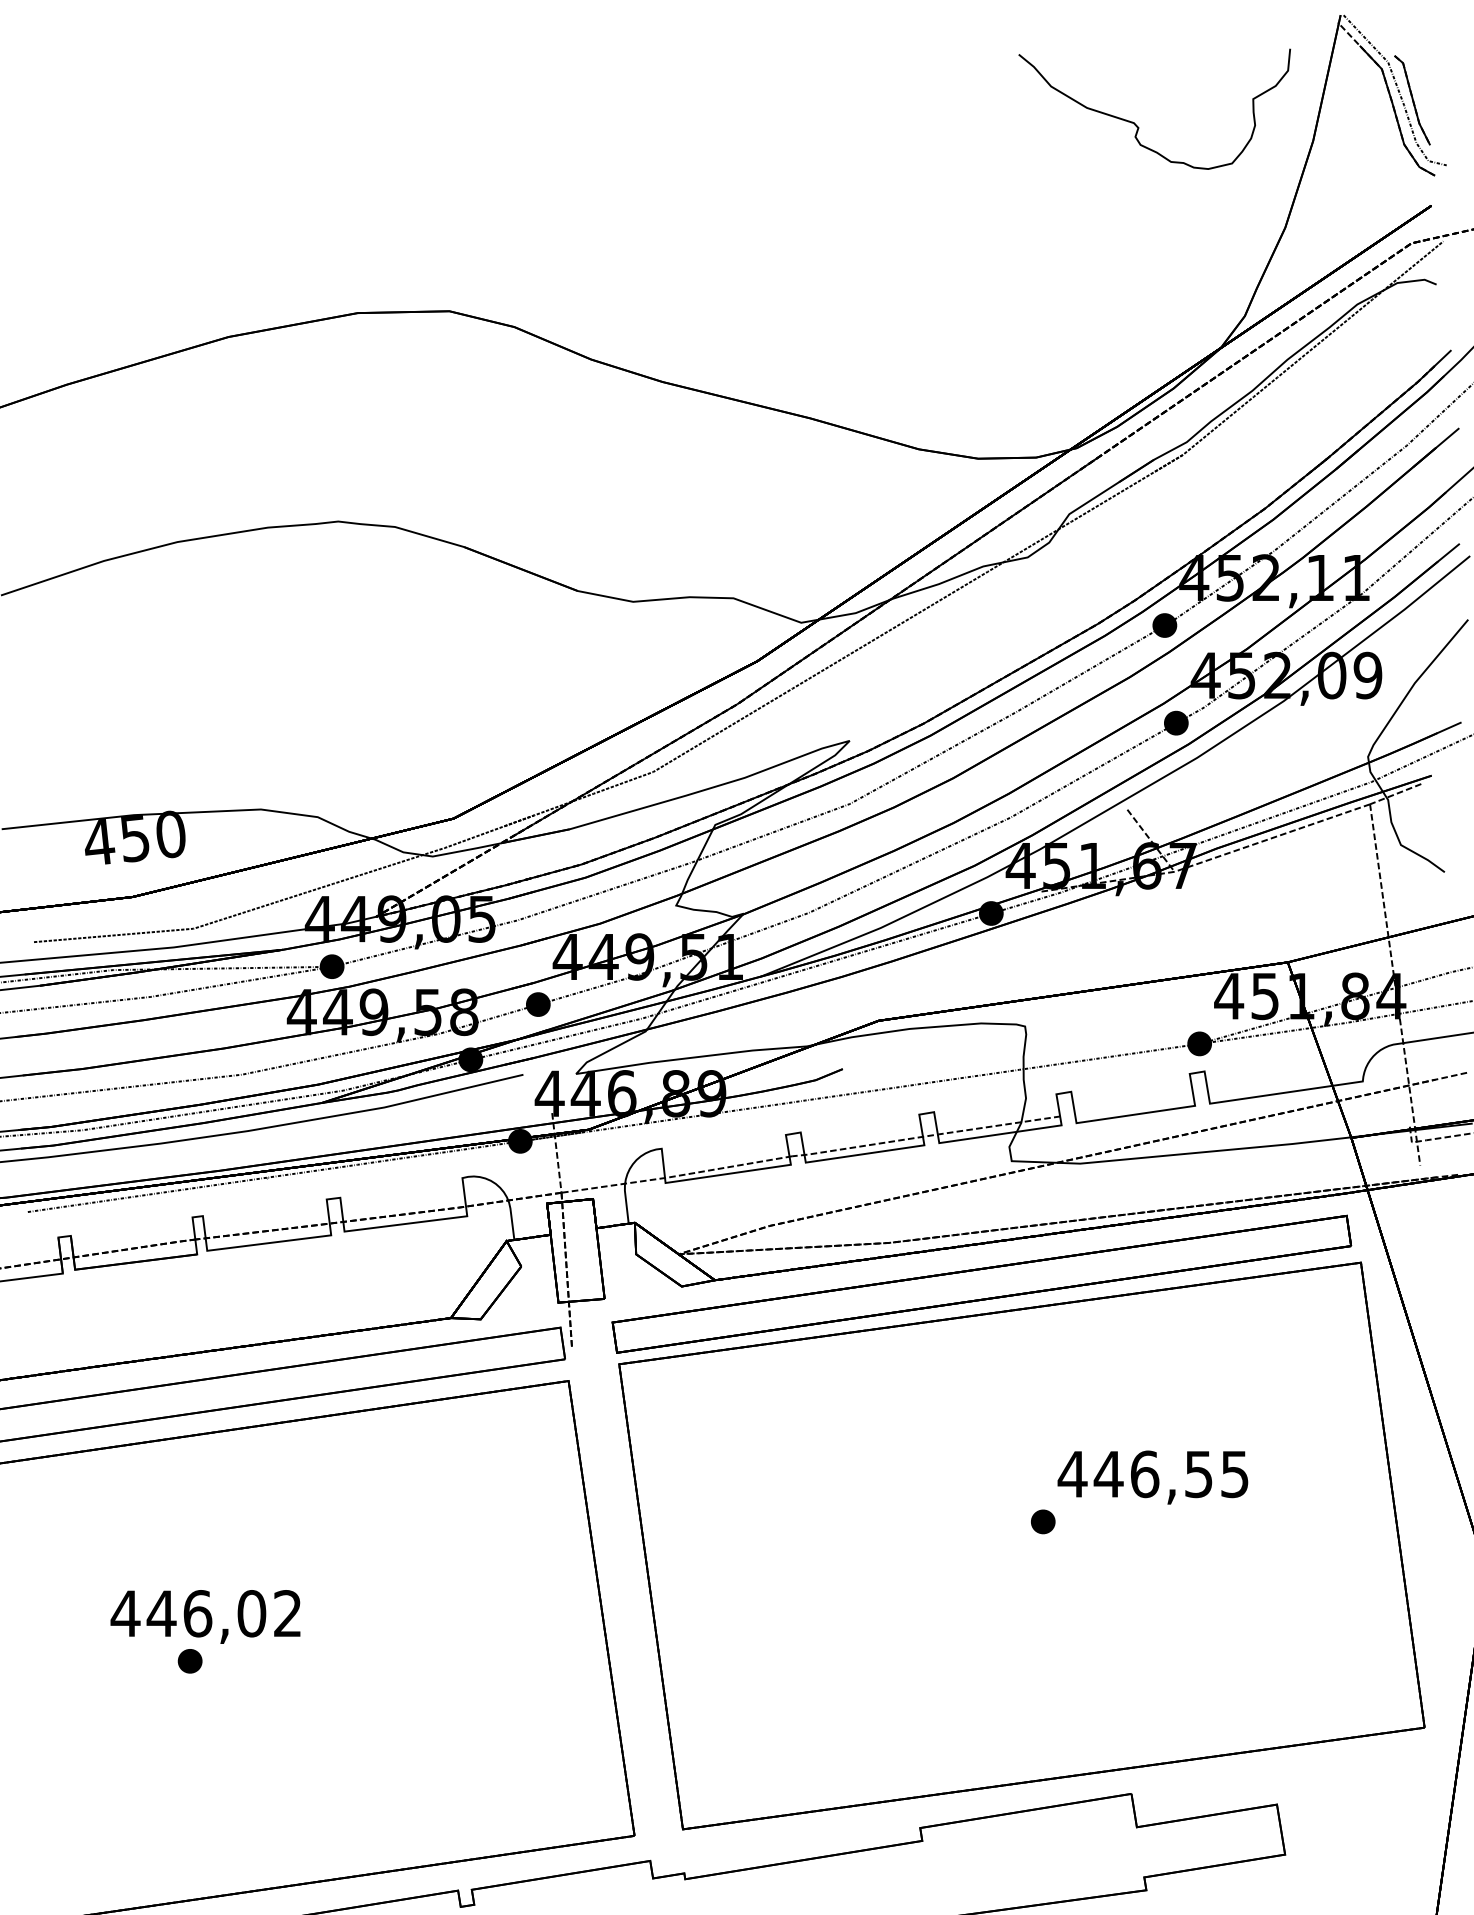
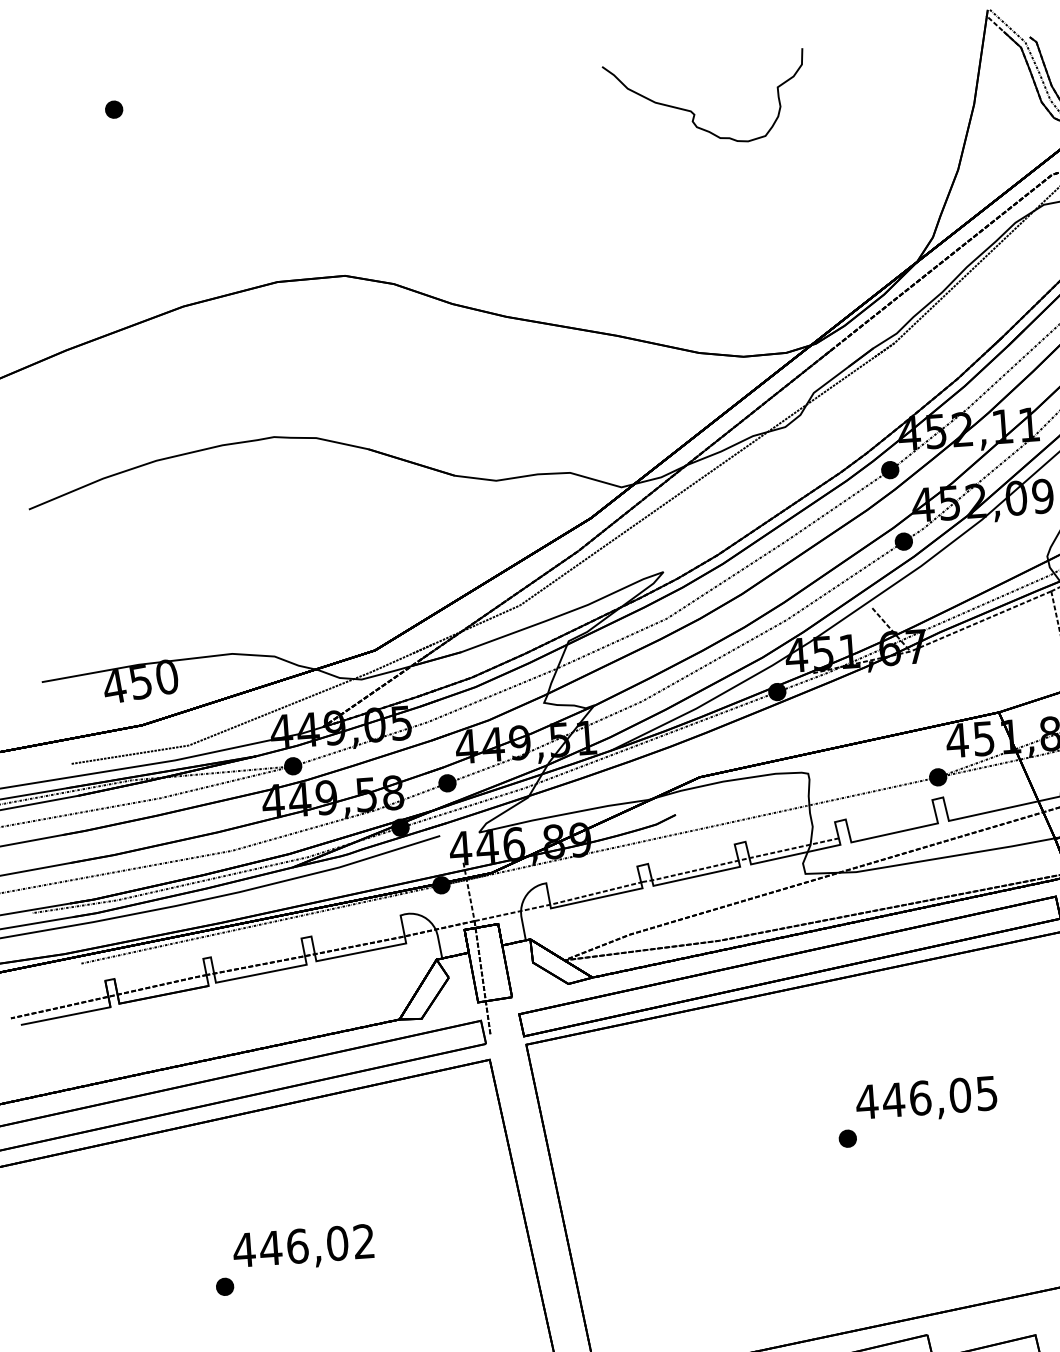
part: (154, 64) -> (114, 109), added
curve: (1137, 125) -> (693, 112), moved
text: (1198, 1474) -> (960, 1095), 446,55 -> 446,05
text: (205, 1616) -> (303, 1247), moved

